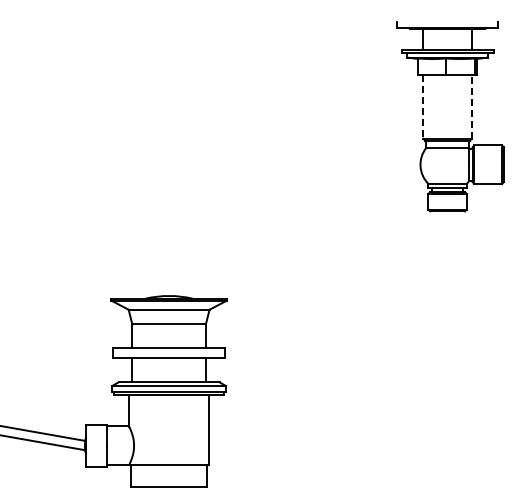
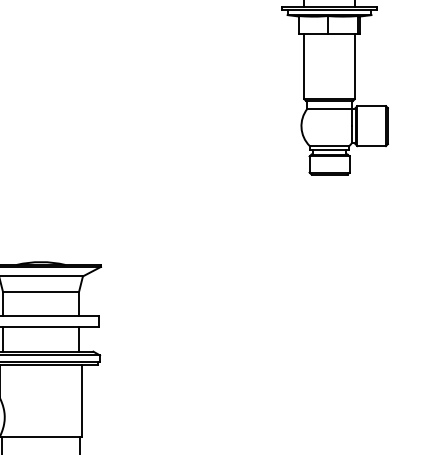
line: (423, 107) -> (304, 66), dashed -> solid
line: (471, 107) -> (354, 66), dashed -> solid

